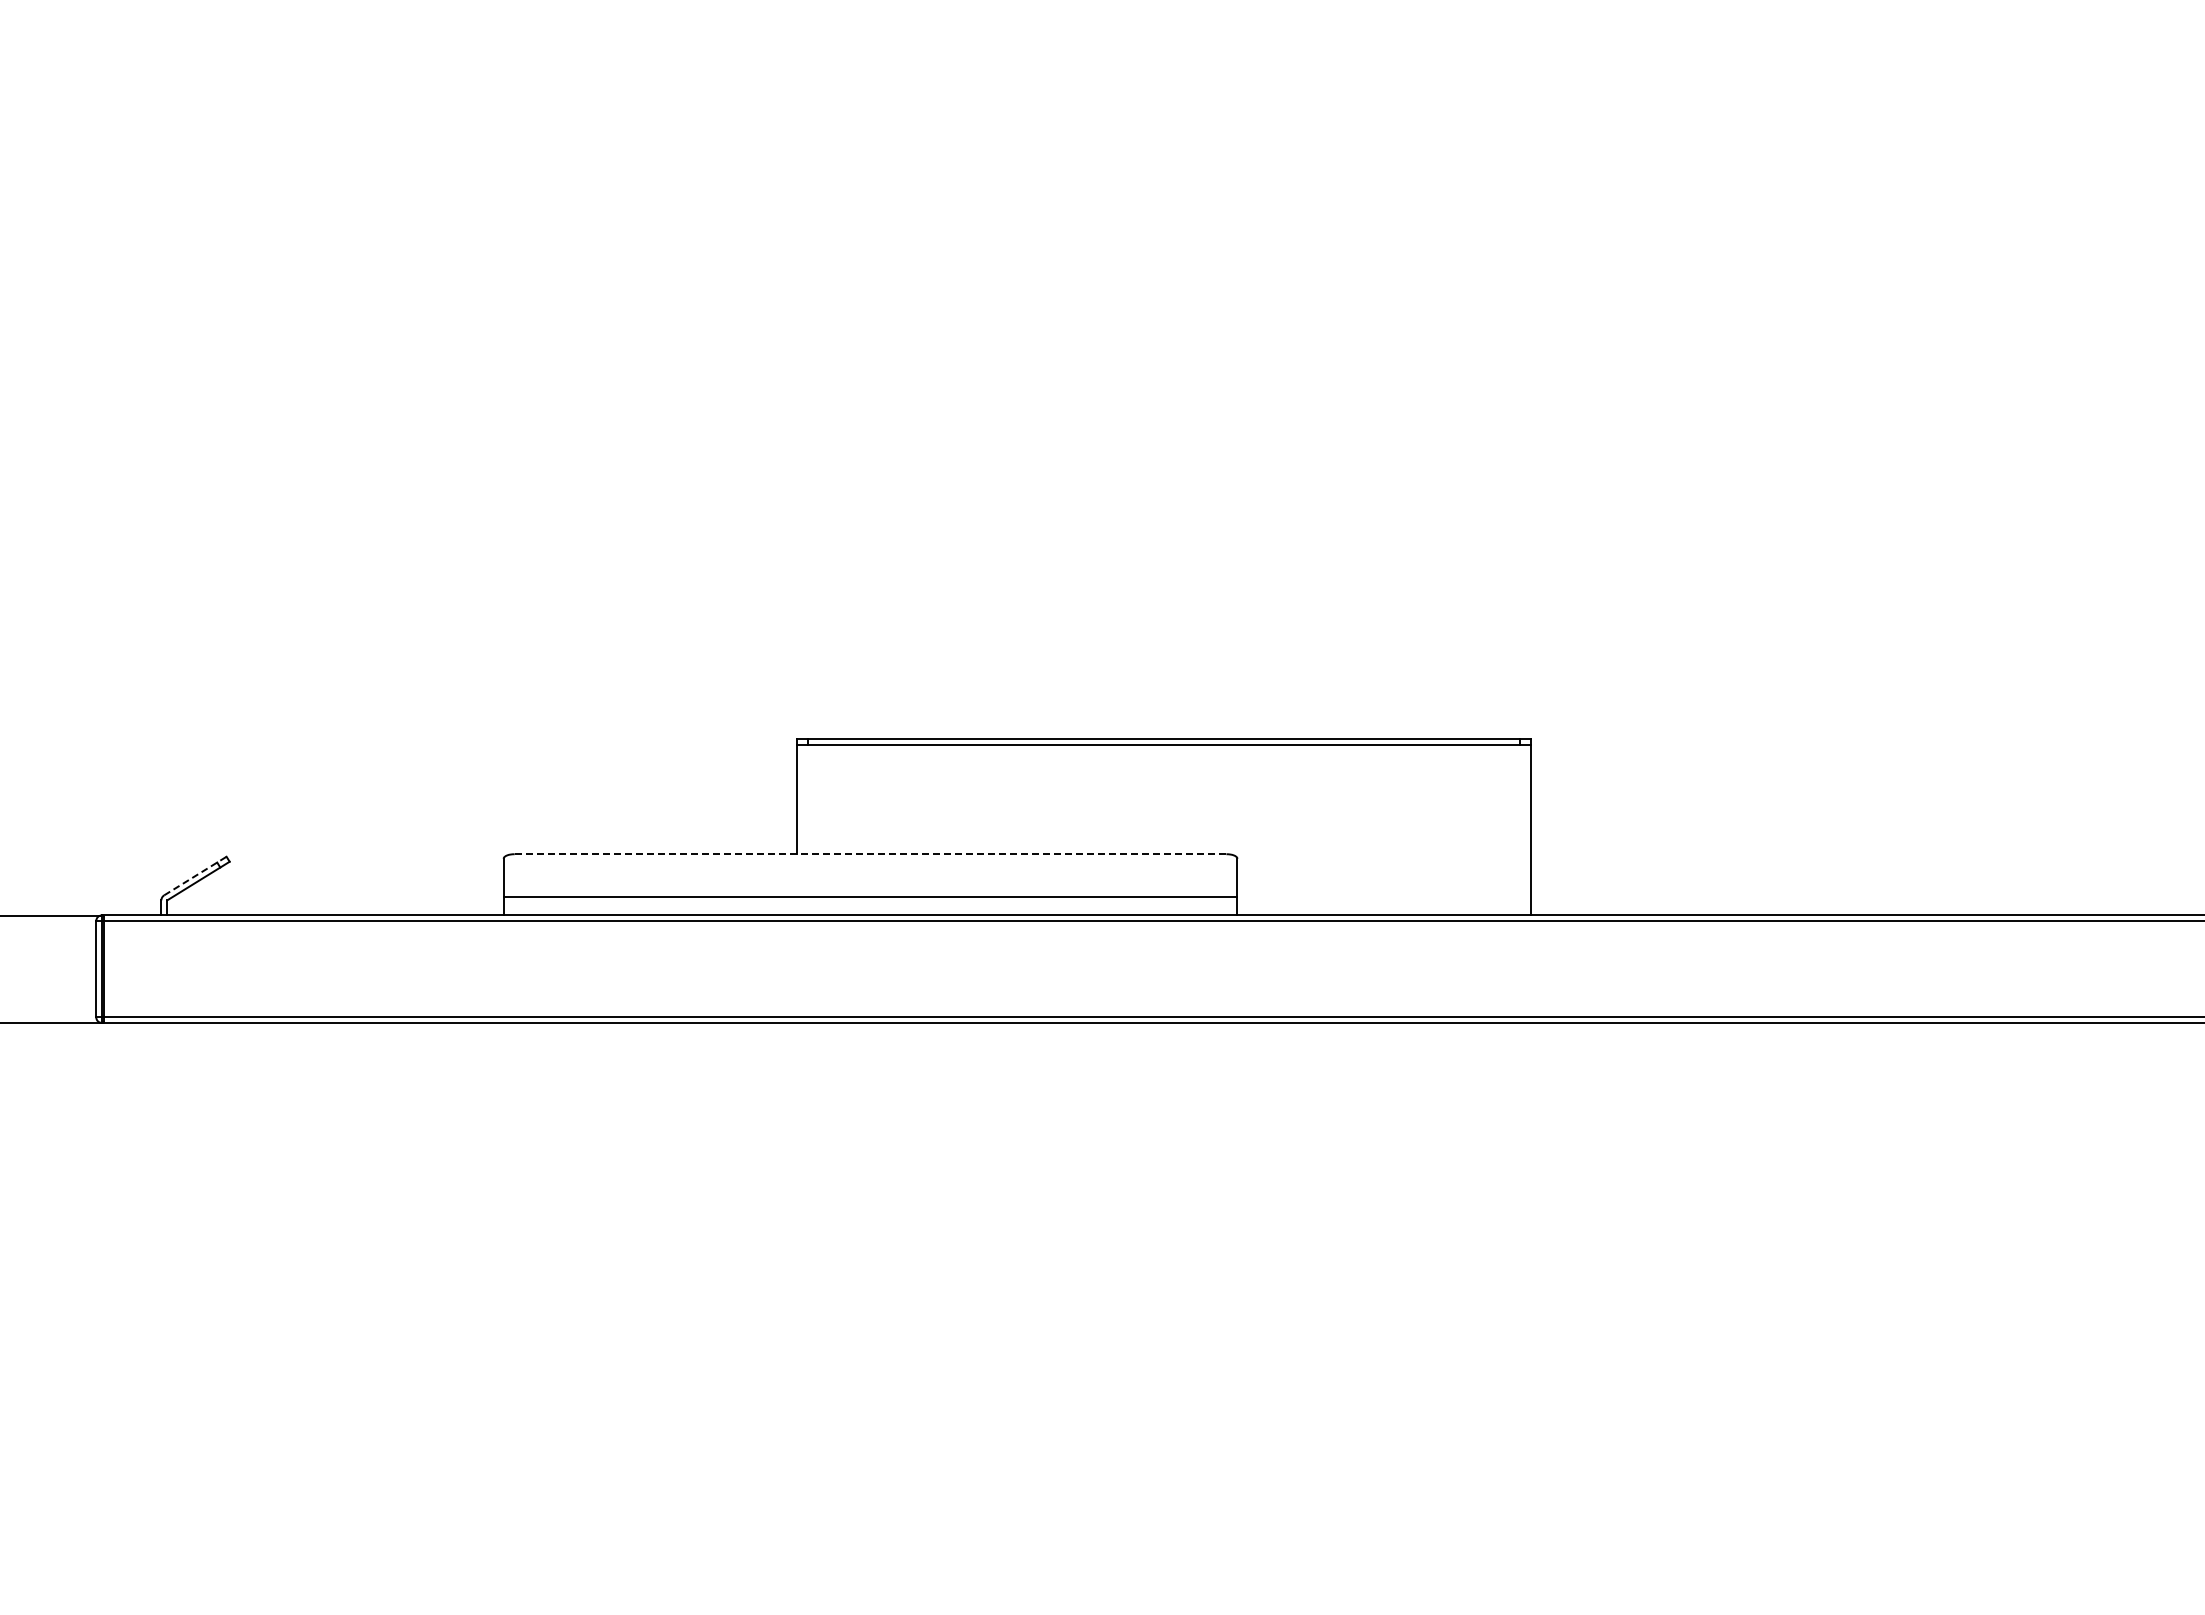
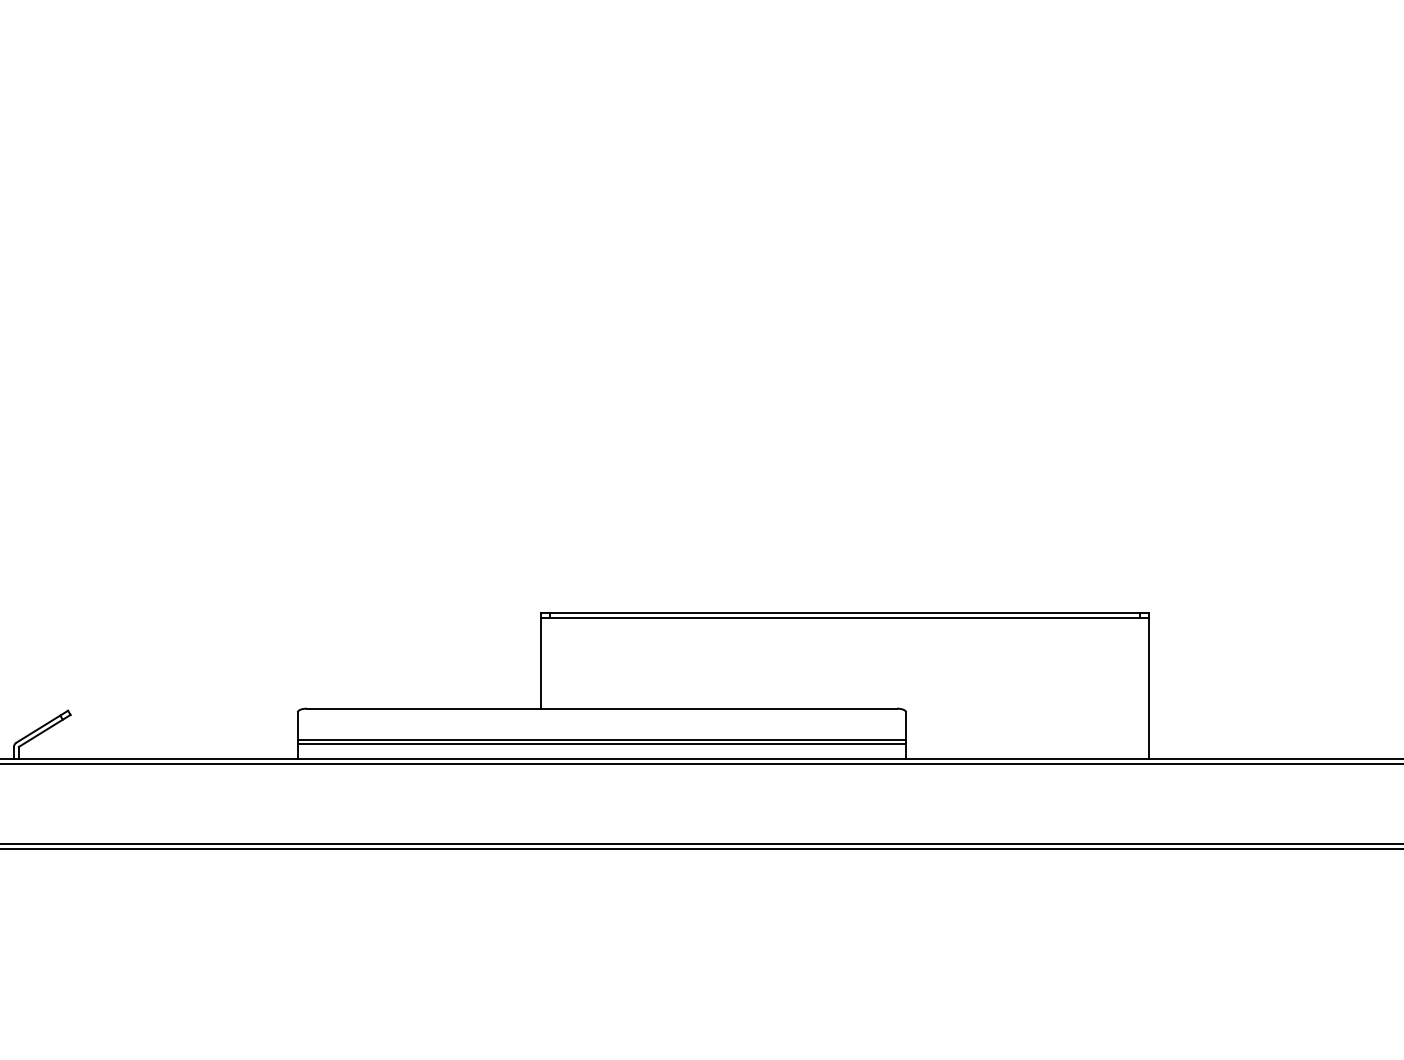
line: (870, 854) -> (601, 708), dashed -> solid
line: (195, 876) -> (42, 727), dashed -> solid
line: (870, 891) -> (601, 739), added

